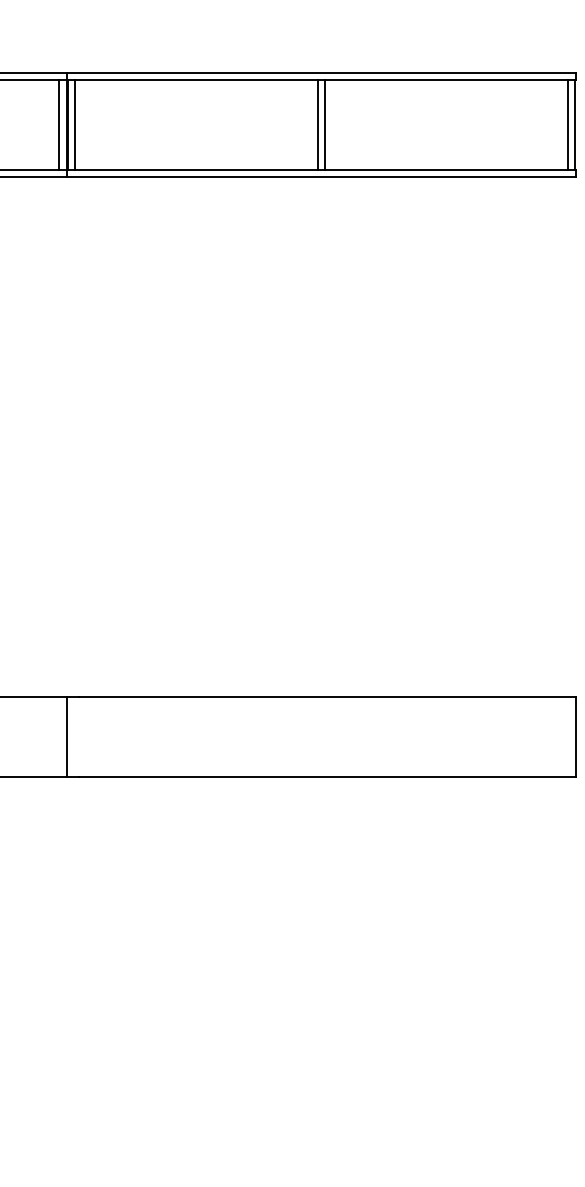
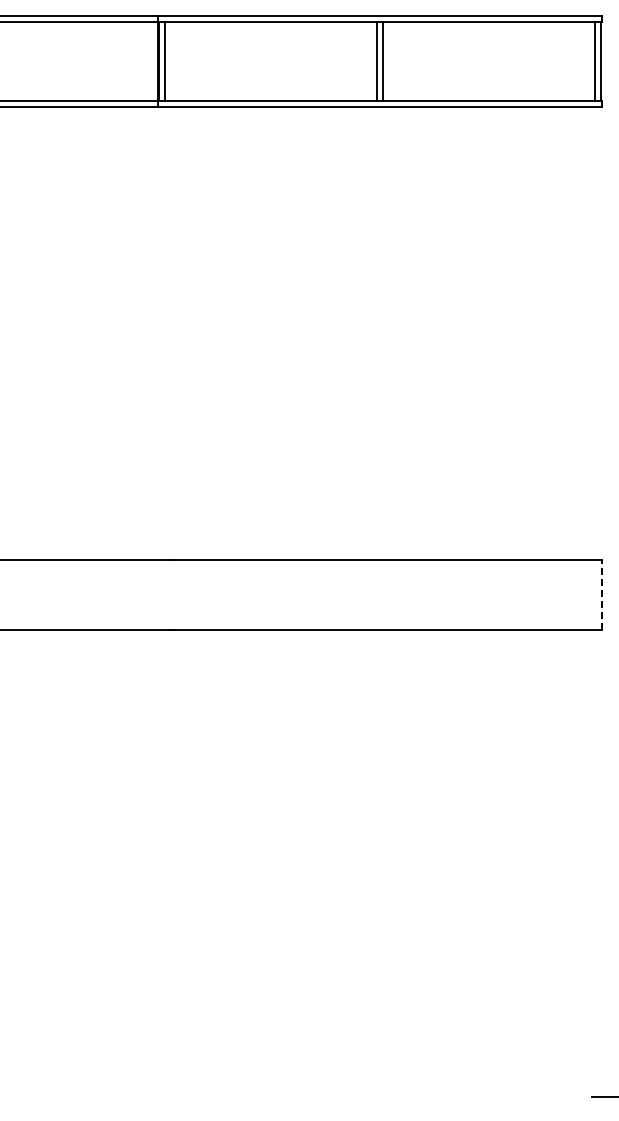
line: (59, 125) -> (151, 61), removed
line: (67, 736) -> (158, 594), removed
line: (575, 737) -> (601, 595), solid -> dashed

